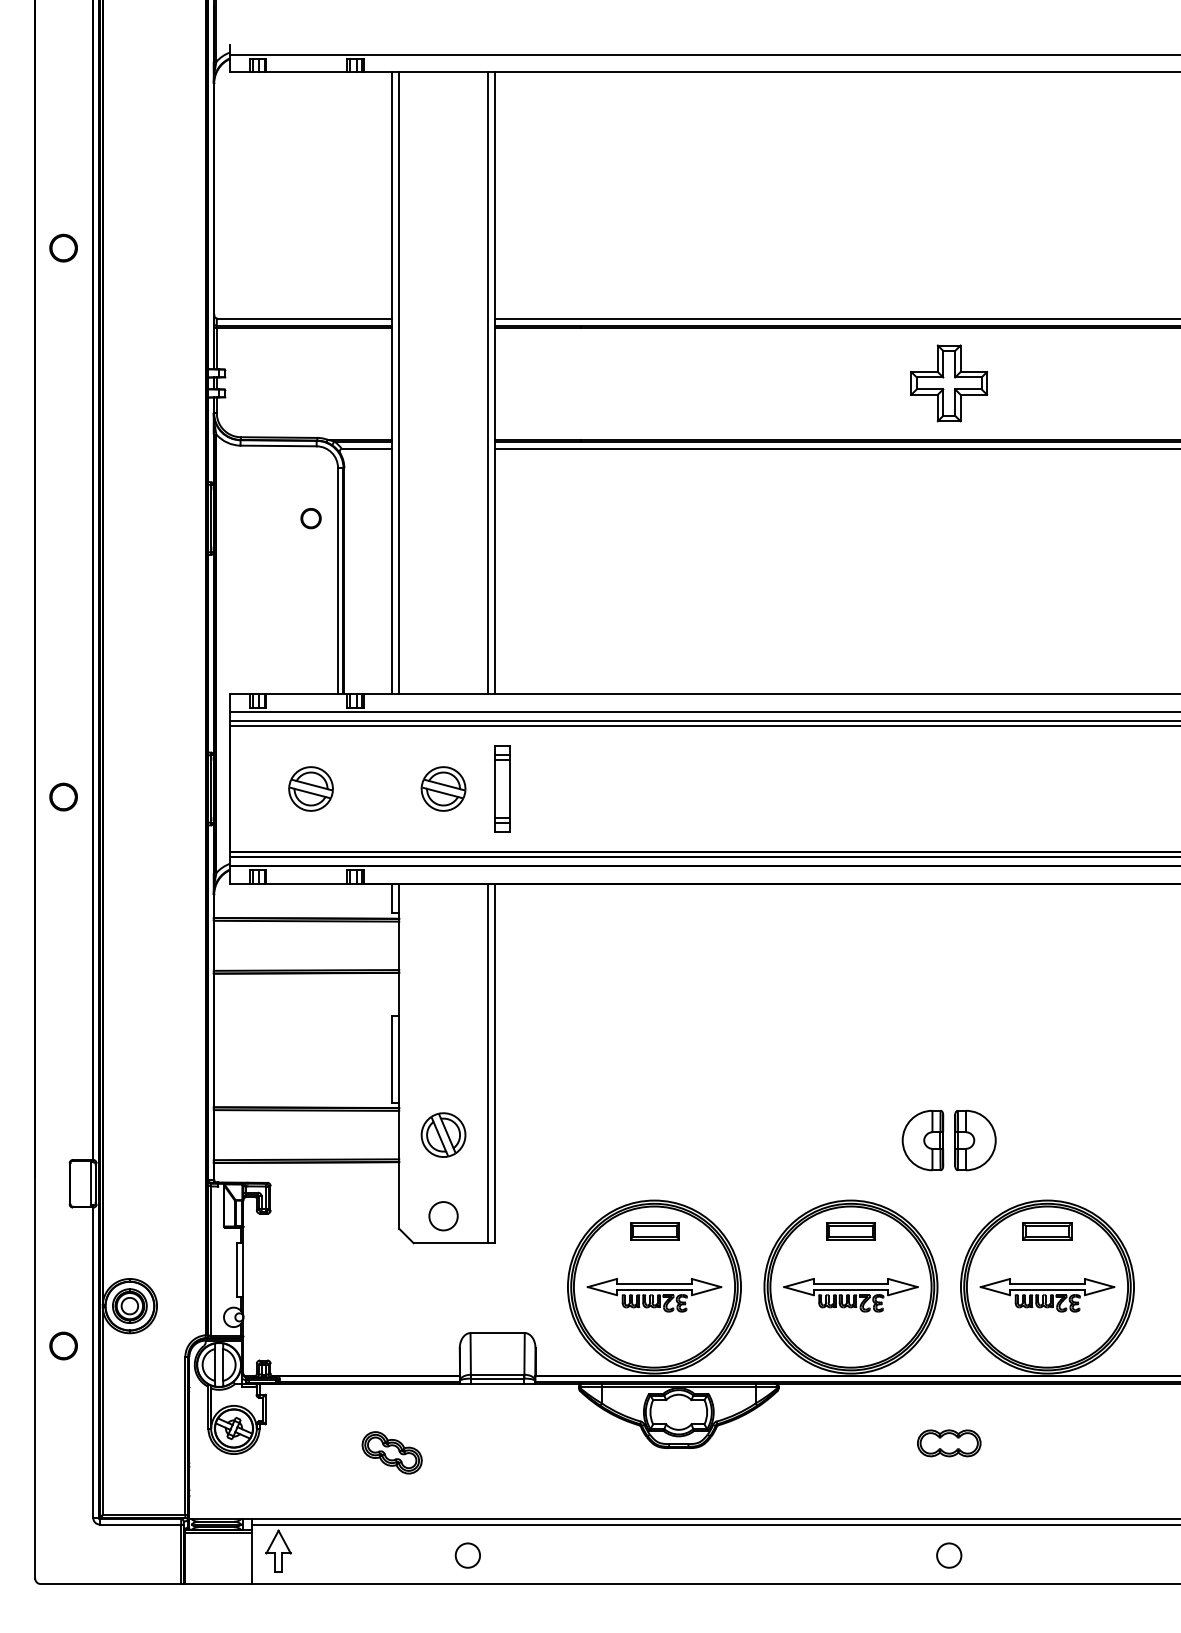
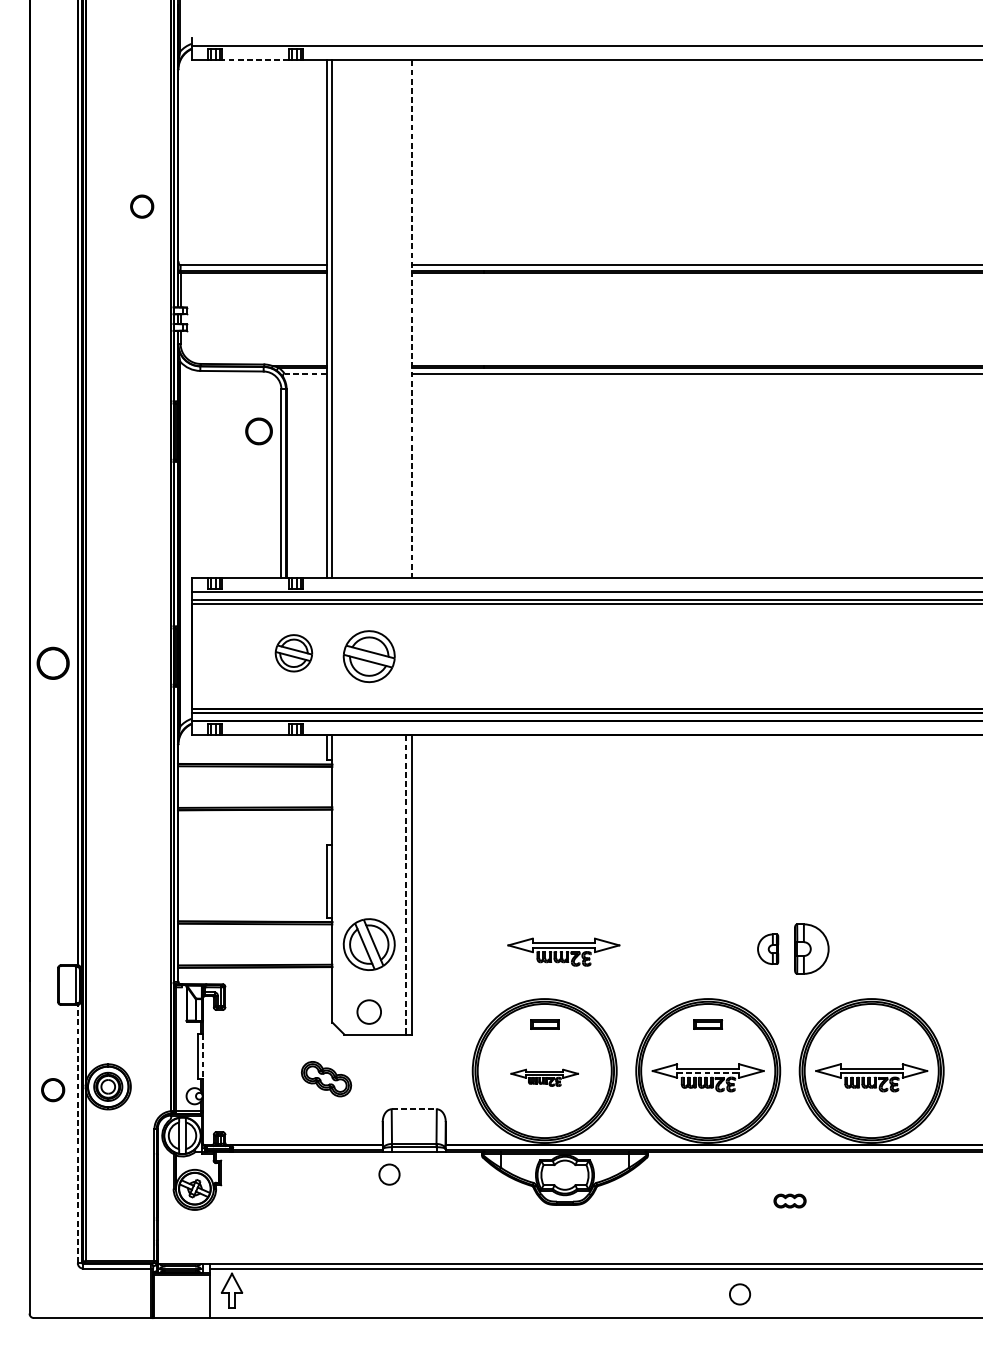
line: (306, 72) -> (255, 60), solid -> dashed
part: (63, 247) -> (142, 206), moved
line: (487, 383) -> (405, 319), removed
line: (494, 383) -> (411, 319), solid -> dashed
part: (949, 383) -> (790, 319), removed
line: (366, 449) -> (305, 374), solid -> dashed
part: (310, 518) -> (258, 431), size x1.6
part: (310, 788) -> (293, 652), moved
part: (443, 788) -> (369, 656), size x1.4
part: (502, 788) -> (418, 656), removed
part: (63, 796) -> (53, 662), size x1.4
line: (487, 1063) -> (405, 885), solid -> dashed
part: (443, 1134) -> (369, 944), size x1.4
part: (922, 1140) -> (767, 949), size x0.6
part: (677, 1144) -> (563, 952), added
part: (654, 1231) -> (544, 1024), size x0.7
part: (850, 1231) -> (707, 1024), size x0.7
part: (1047, 1231) -> (871, 1024), removed
line: (243, 1270) -> (202, 1057), solid -> dashed
line: (851, 1289) -> (708, 1073), solid -> dashed
part: (654, 1295) -> (544, 1078), size x0.6
line: (498, 1333) -> (414, 1109), solid -> dashed
part: (63, 1345) -> (53, 1089), moved
line: (93, 1362) -> (77, 1133), solid -> dashed
part: (949, 1443) -> (790, 1201), size x0.6
part: (391, 1452) -> (325, 1078), moved
circle: (467, 1555) -> (389, 1174), moved
circle: (949, 1555) -> (740, 1294), moved

